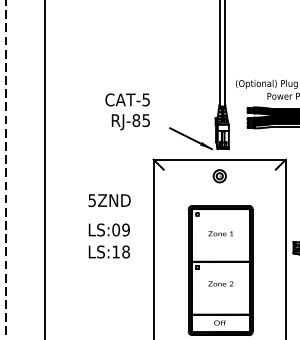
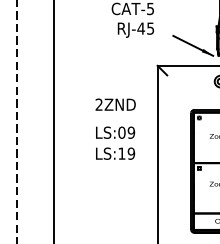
text: (136, 120) -> (141, 28), RJ-85 -> RJ-45
text: (91, 200) -> (98, 104), 5ZND -> 2ZND
text: (125, 251) -> (130, 153), LS:18 -> LS:19

